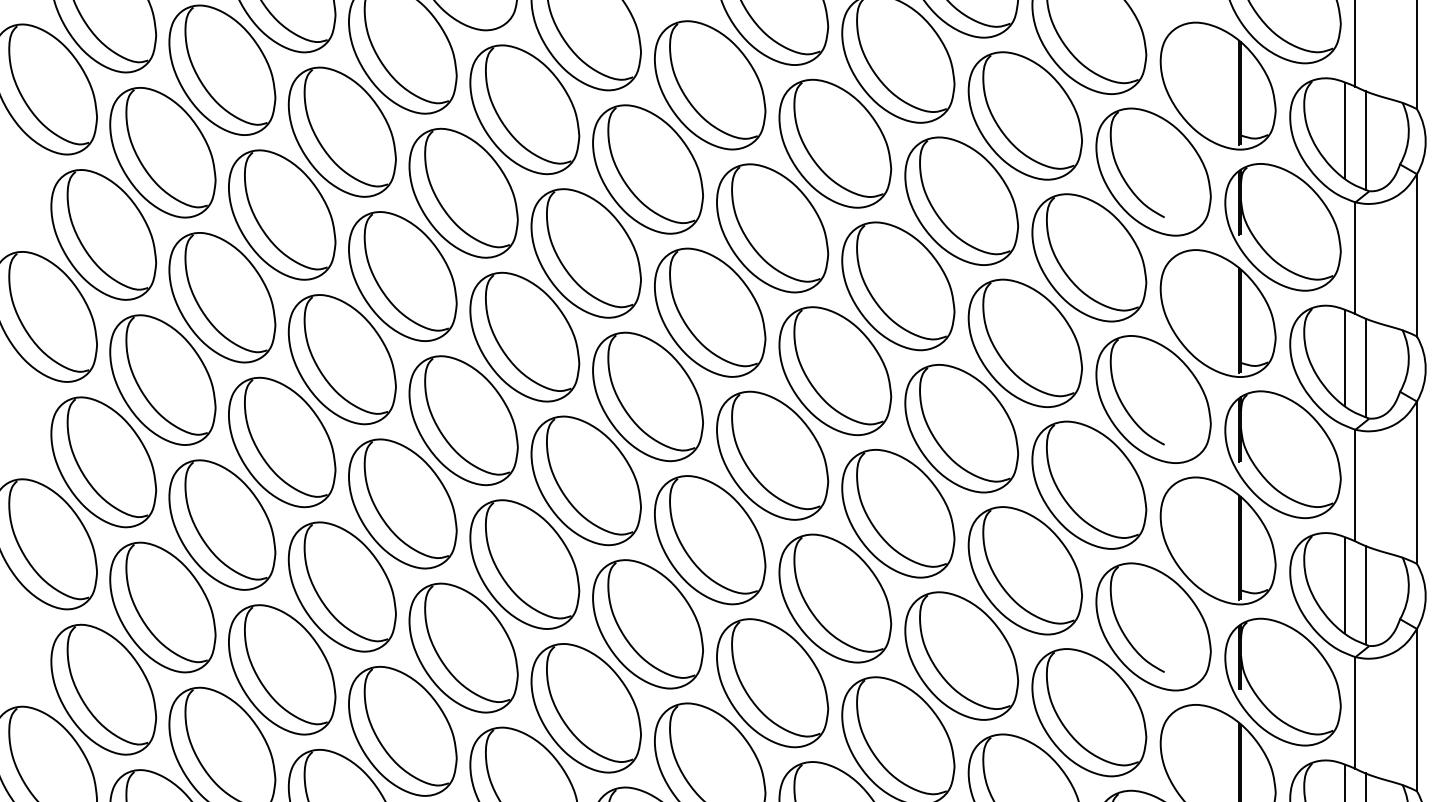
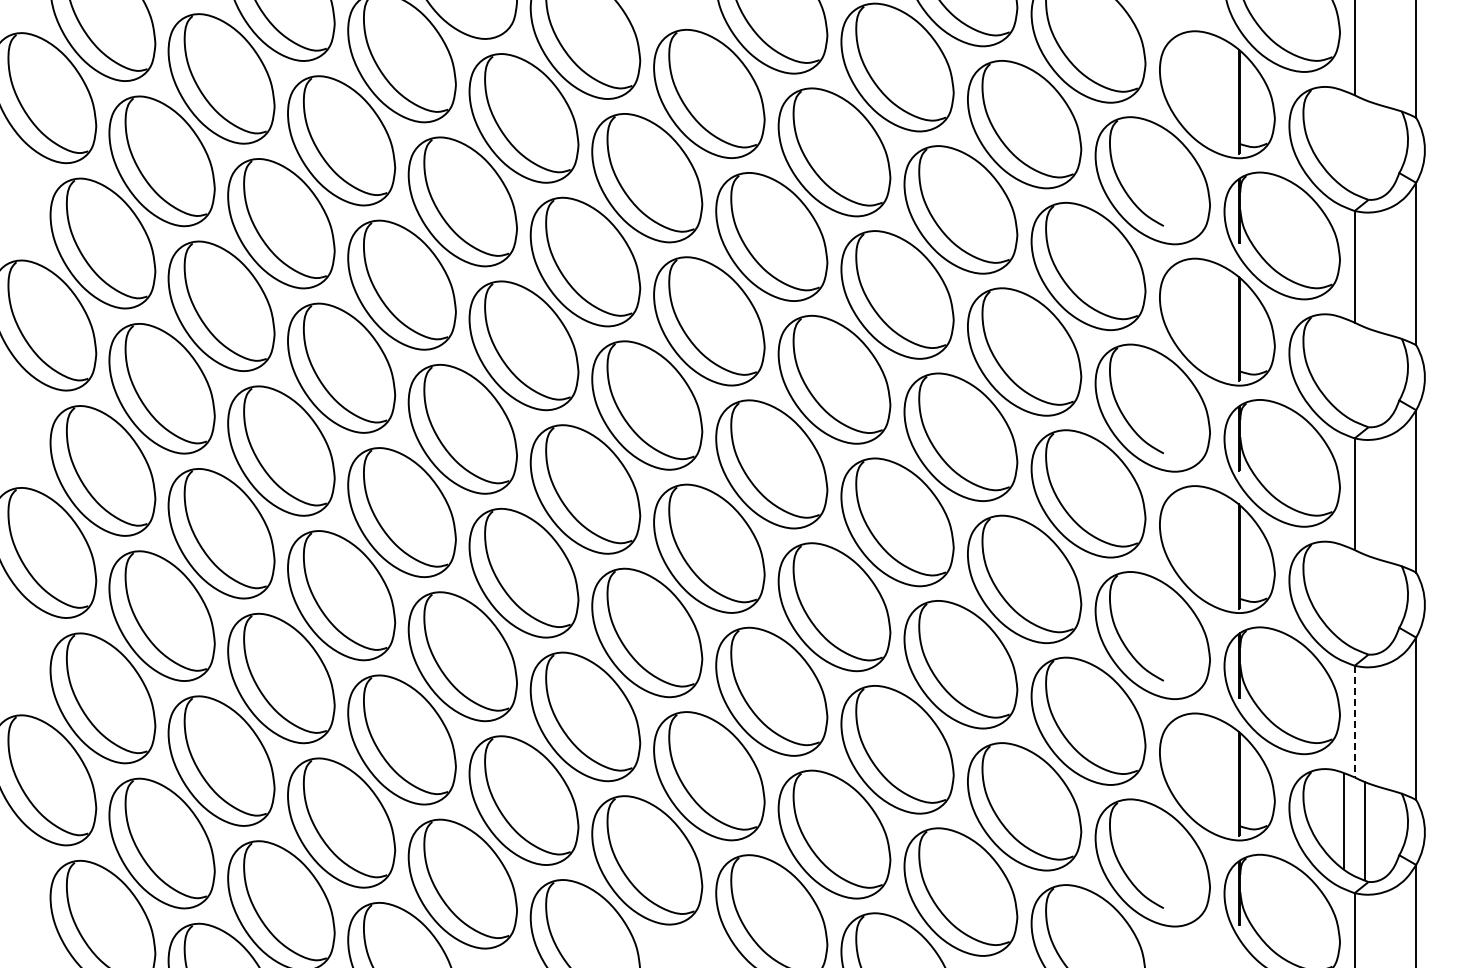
line: (1344, 129) -> (1343, 138), removed
line: (1365, 139) -> (1364, 148), removed
line: (1344, 356) -> (1343, 365), removed
line: (1365, 367) -> (1364, 376), removed
line: (1344, 584) -> (1343, 593), removed
line: (1365, 594) -> (1364, 603), removed
line: (1355, 712) -> (1354, 721), solid -> dashed

